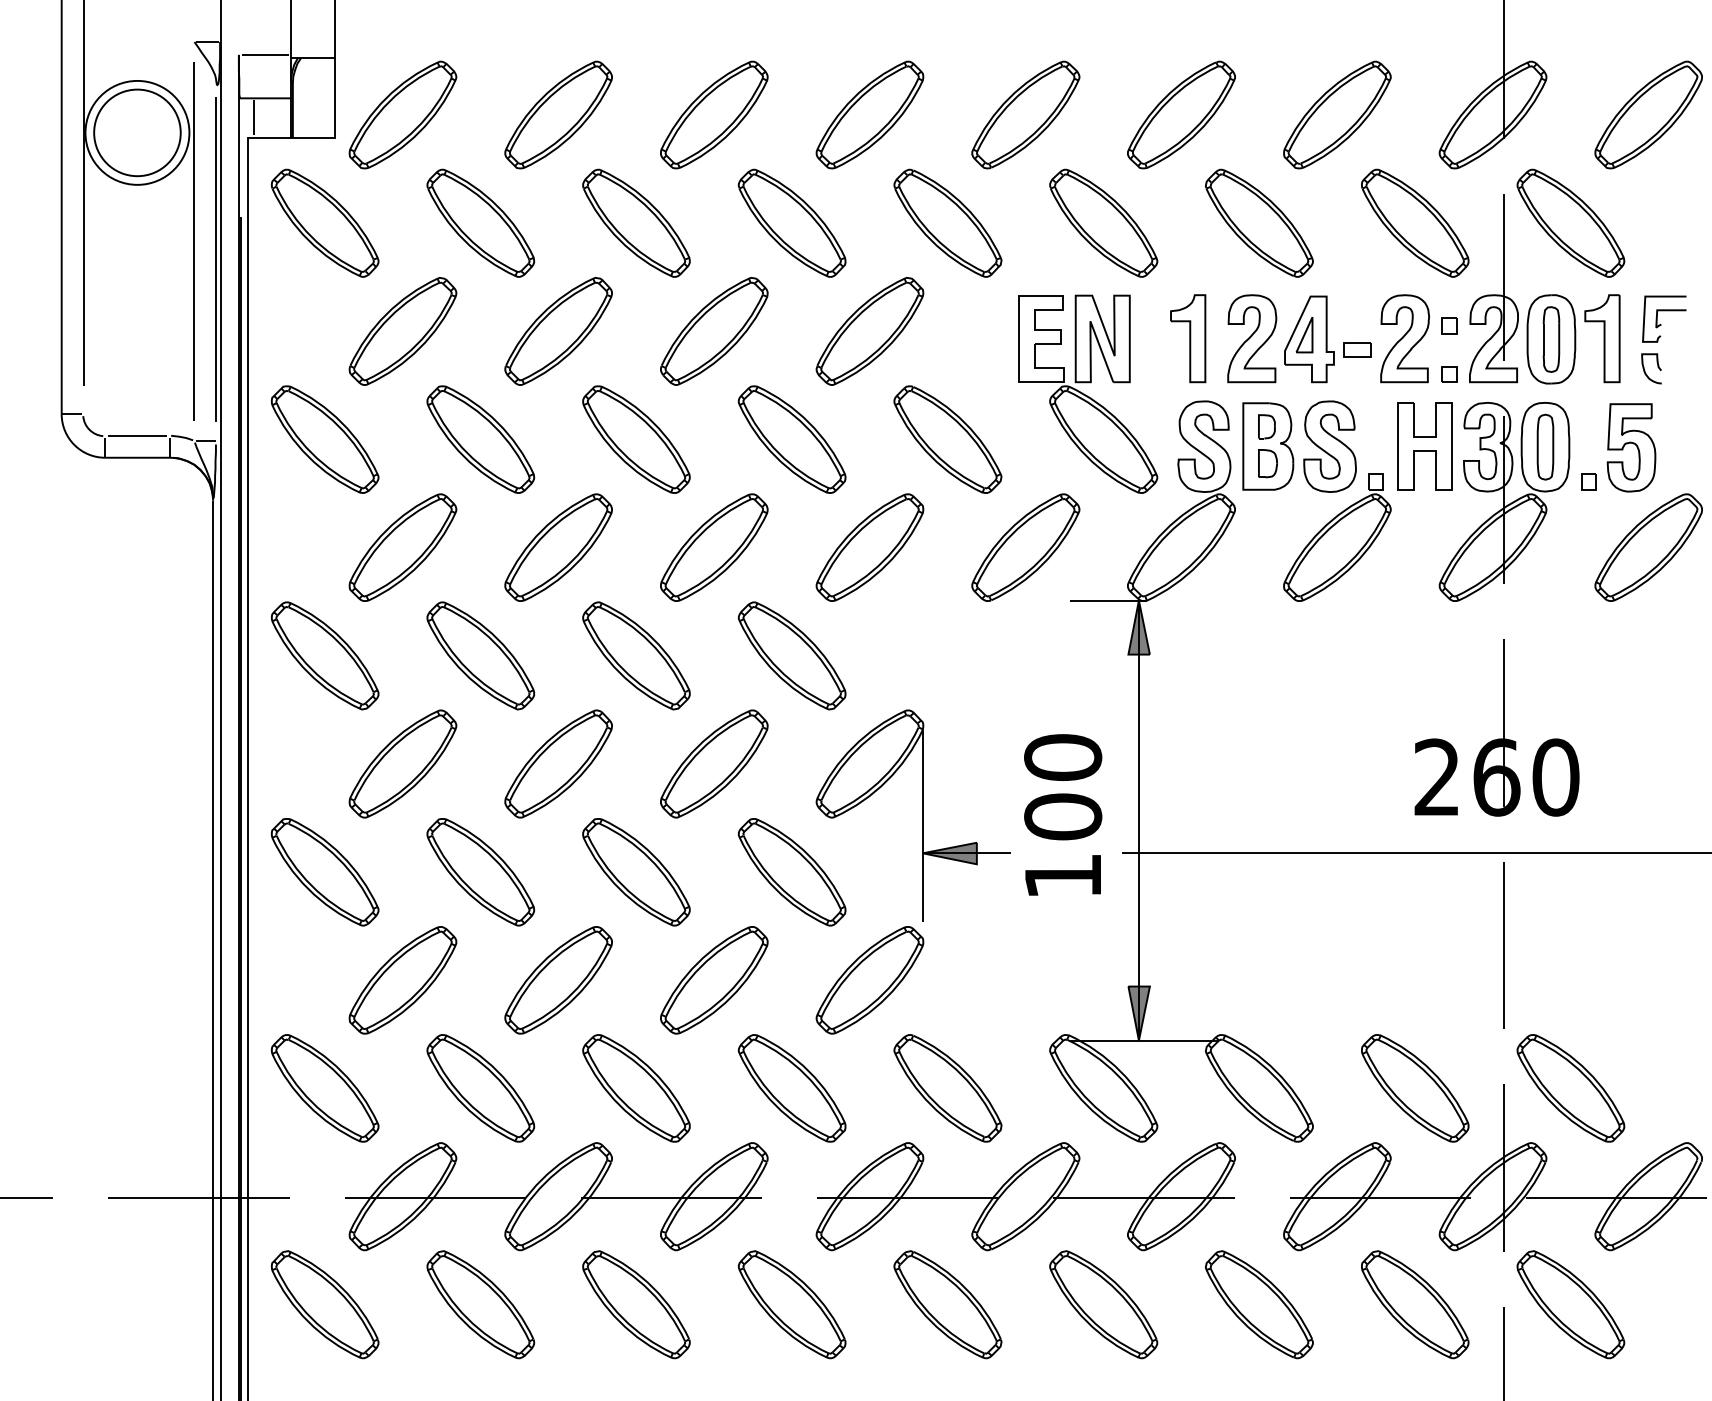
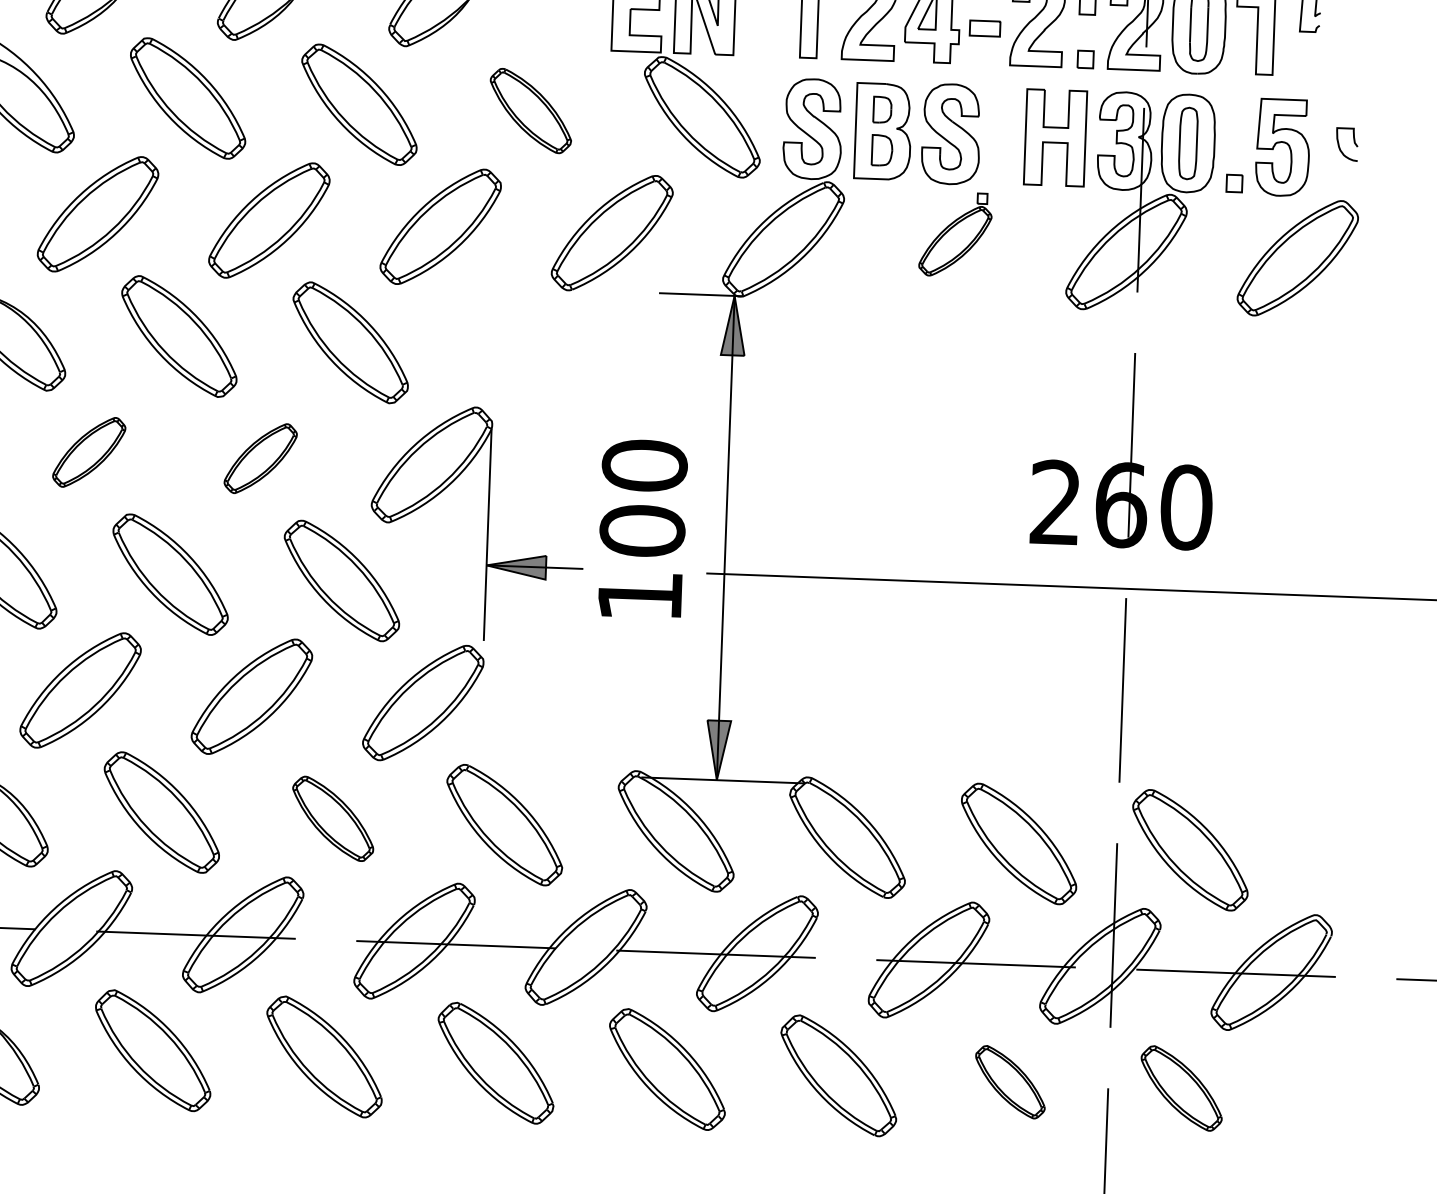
curve: (1657, 367) -> (1353, 143), moved
part: (947, 439) -> (530, 110), size x0.7
part: (1337, 537) -> (955, 234), size x0.6
part: (558, 763) -> (89, 451), size x0.6
part: (714, 763) -> (260, 458), size x0.6
part: (791, 1088) -> (332, 818), size x0.7
part: (1415, 1304) -> (1010, 1081), size x0.6
part: (1570, 1304) -> (1181, 1088), size x0.7

